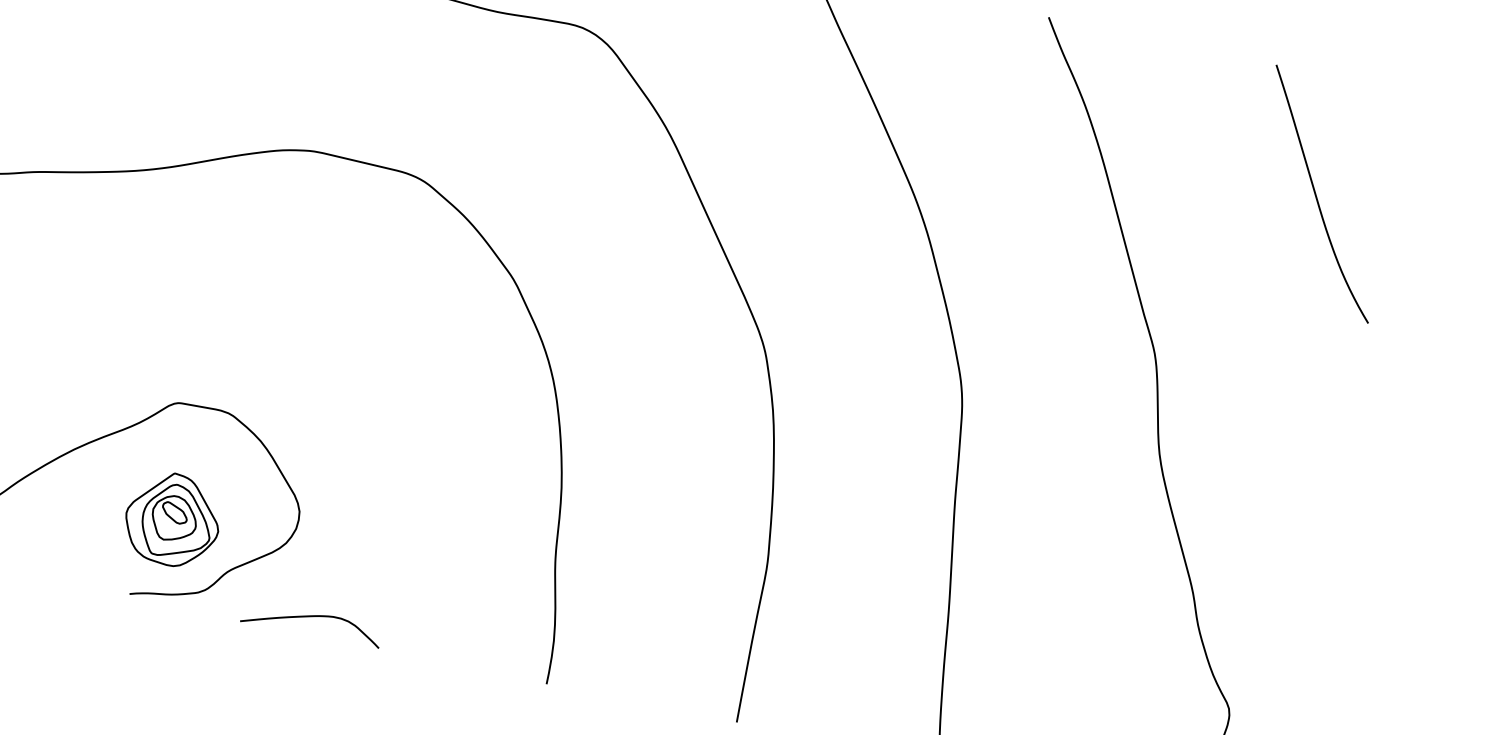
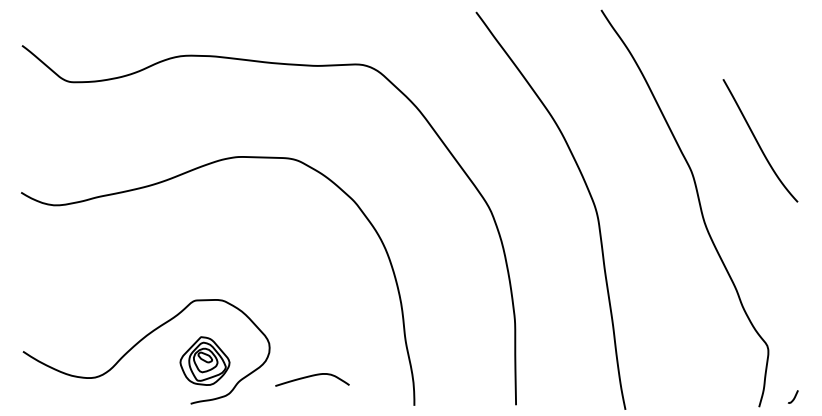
curve: (1317, 196) -> (758, 142), moved
curve: (309, 618) -> (310, 377), moved

